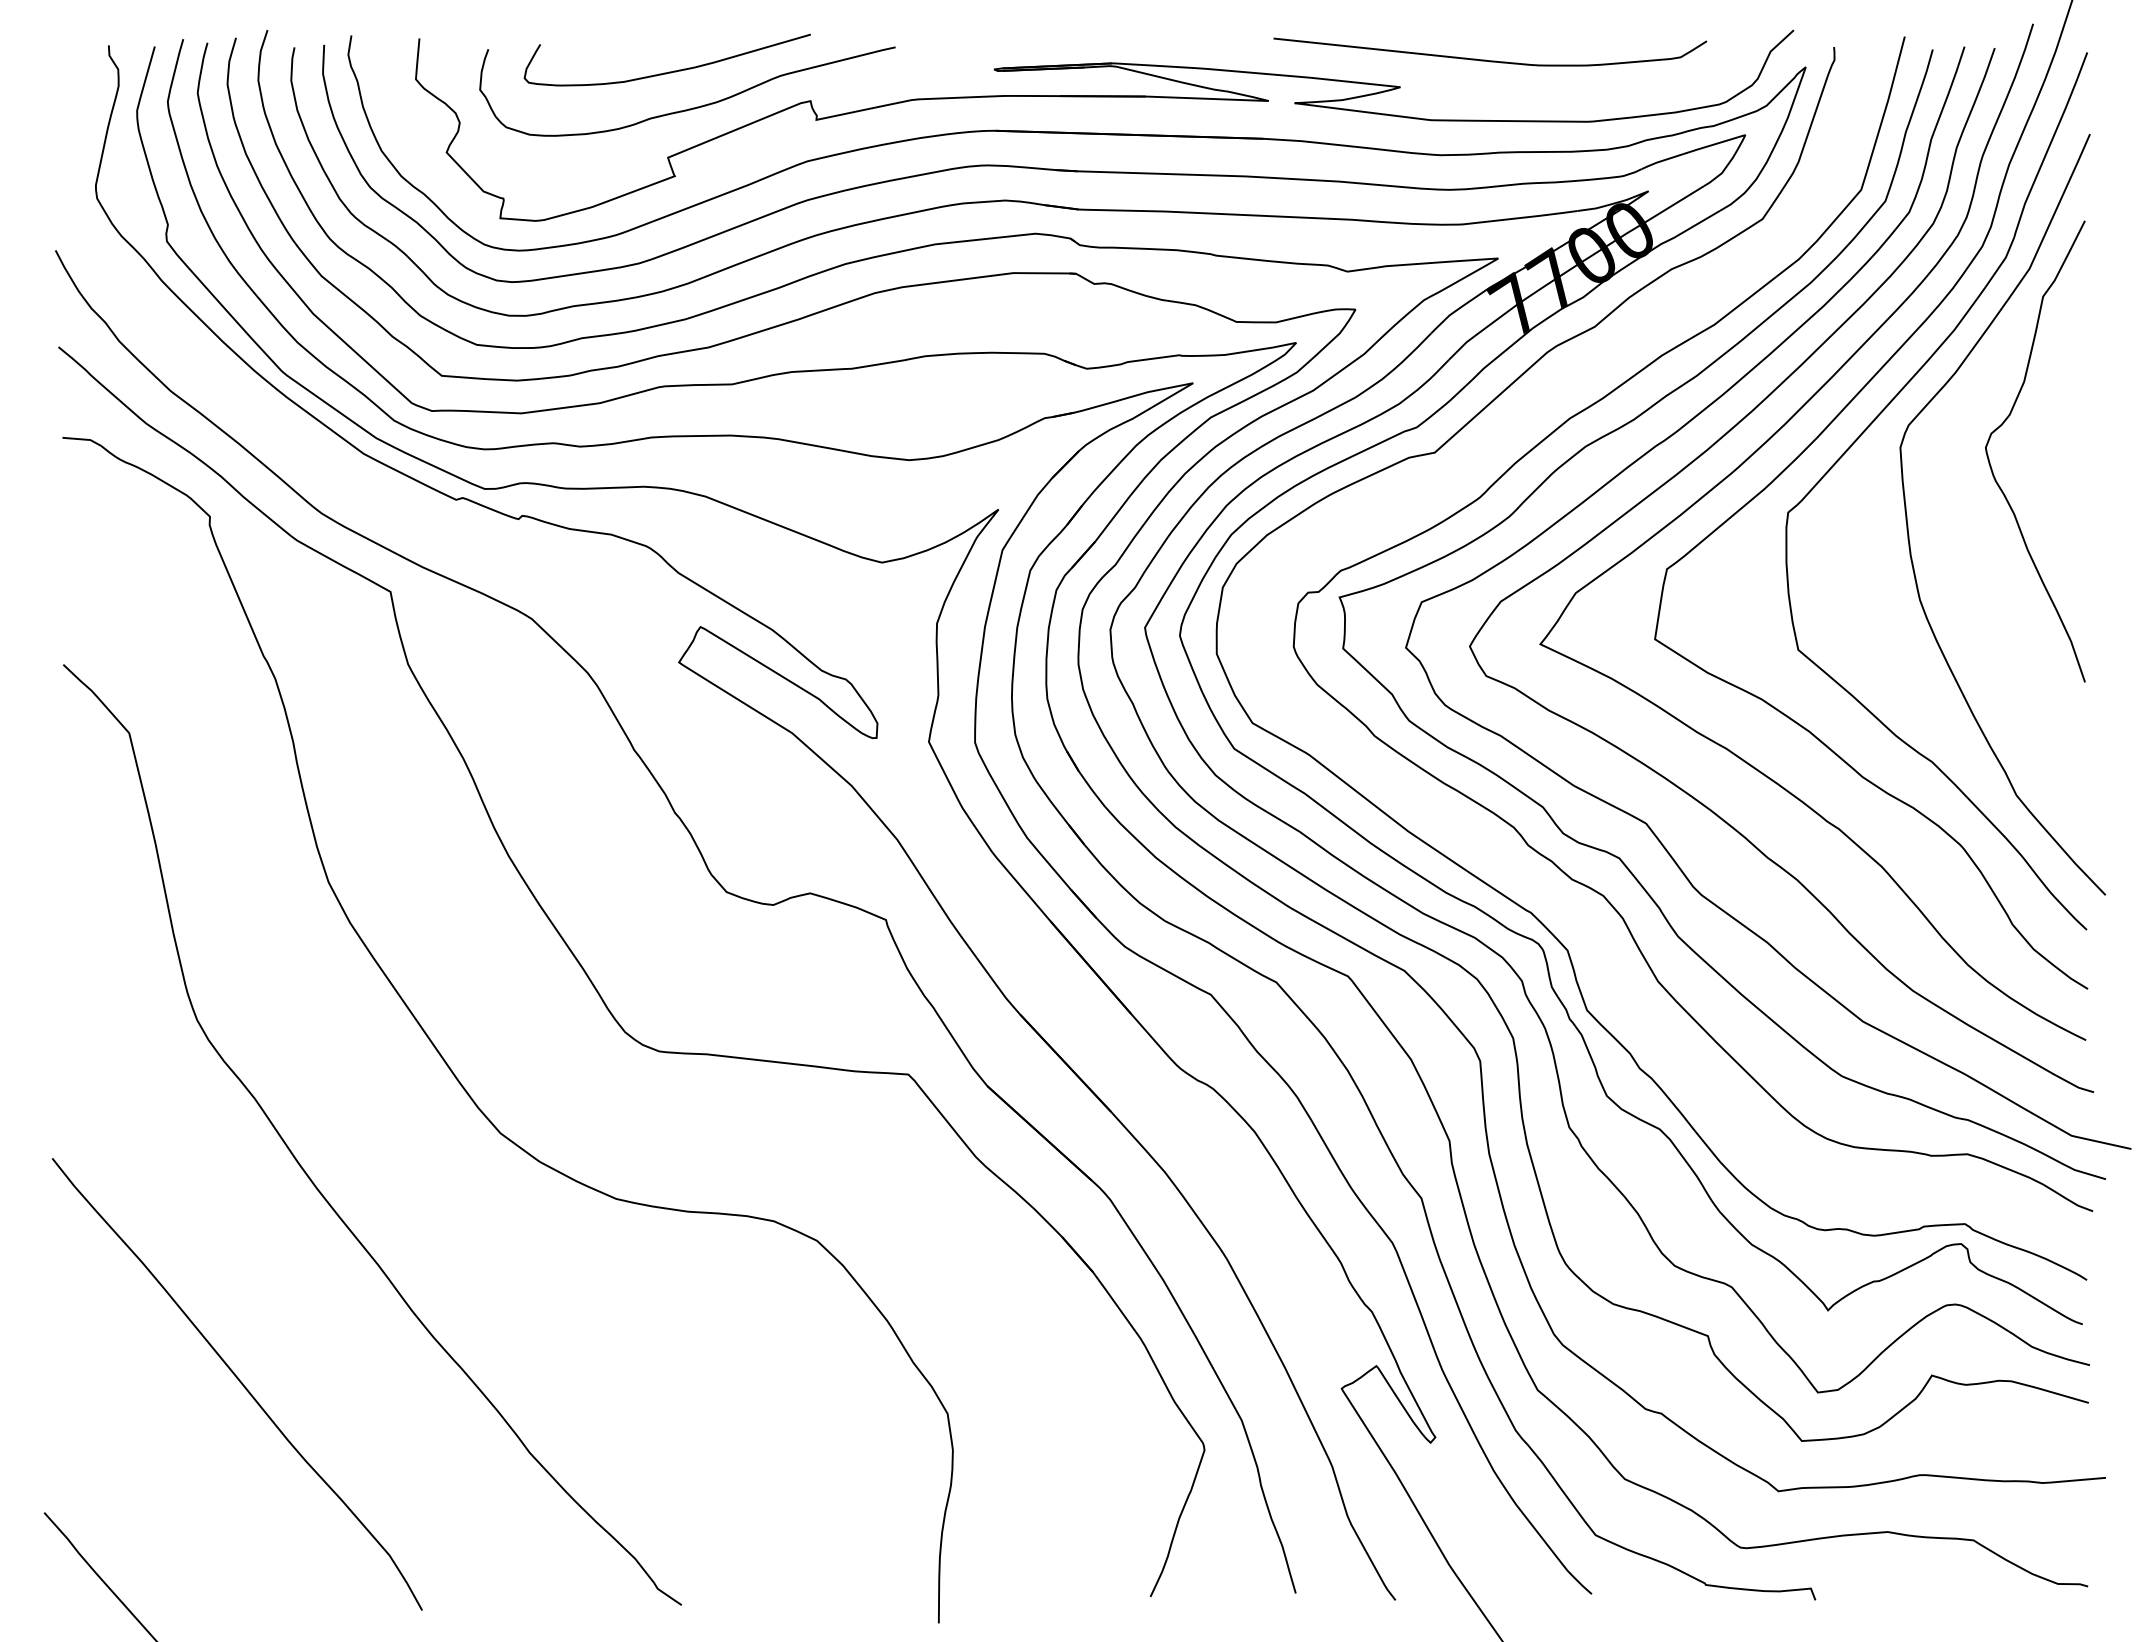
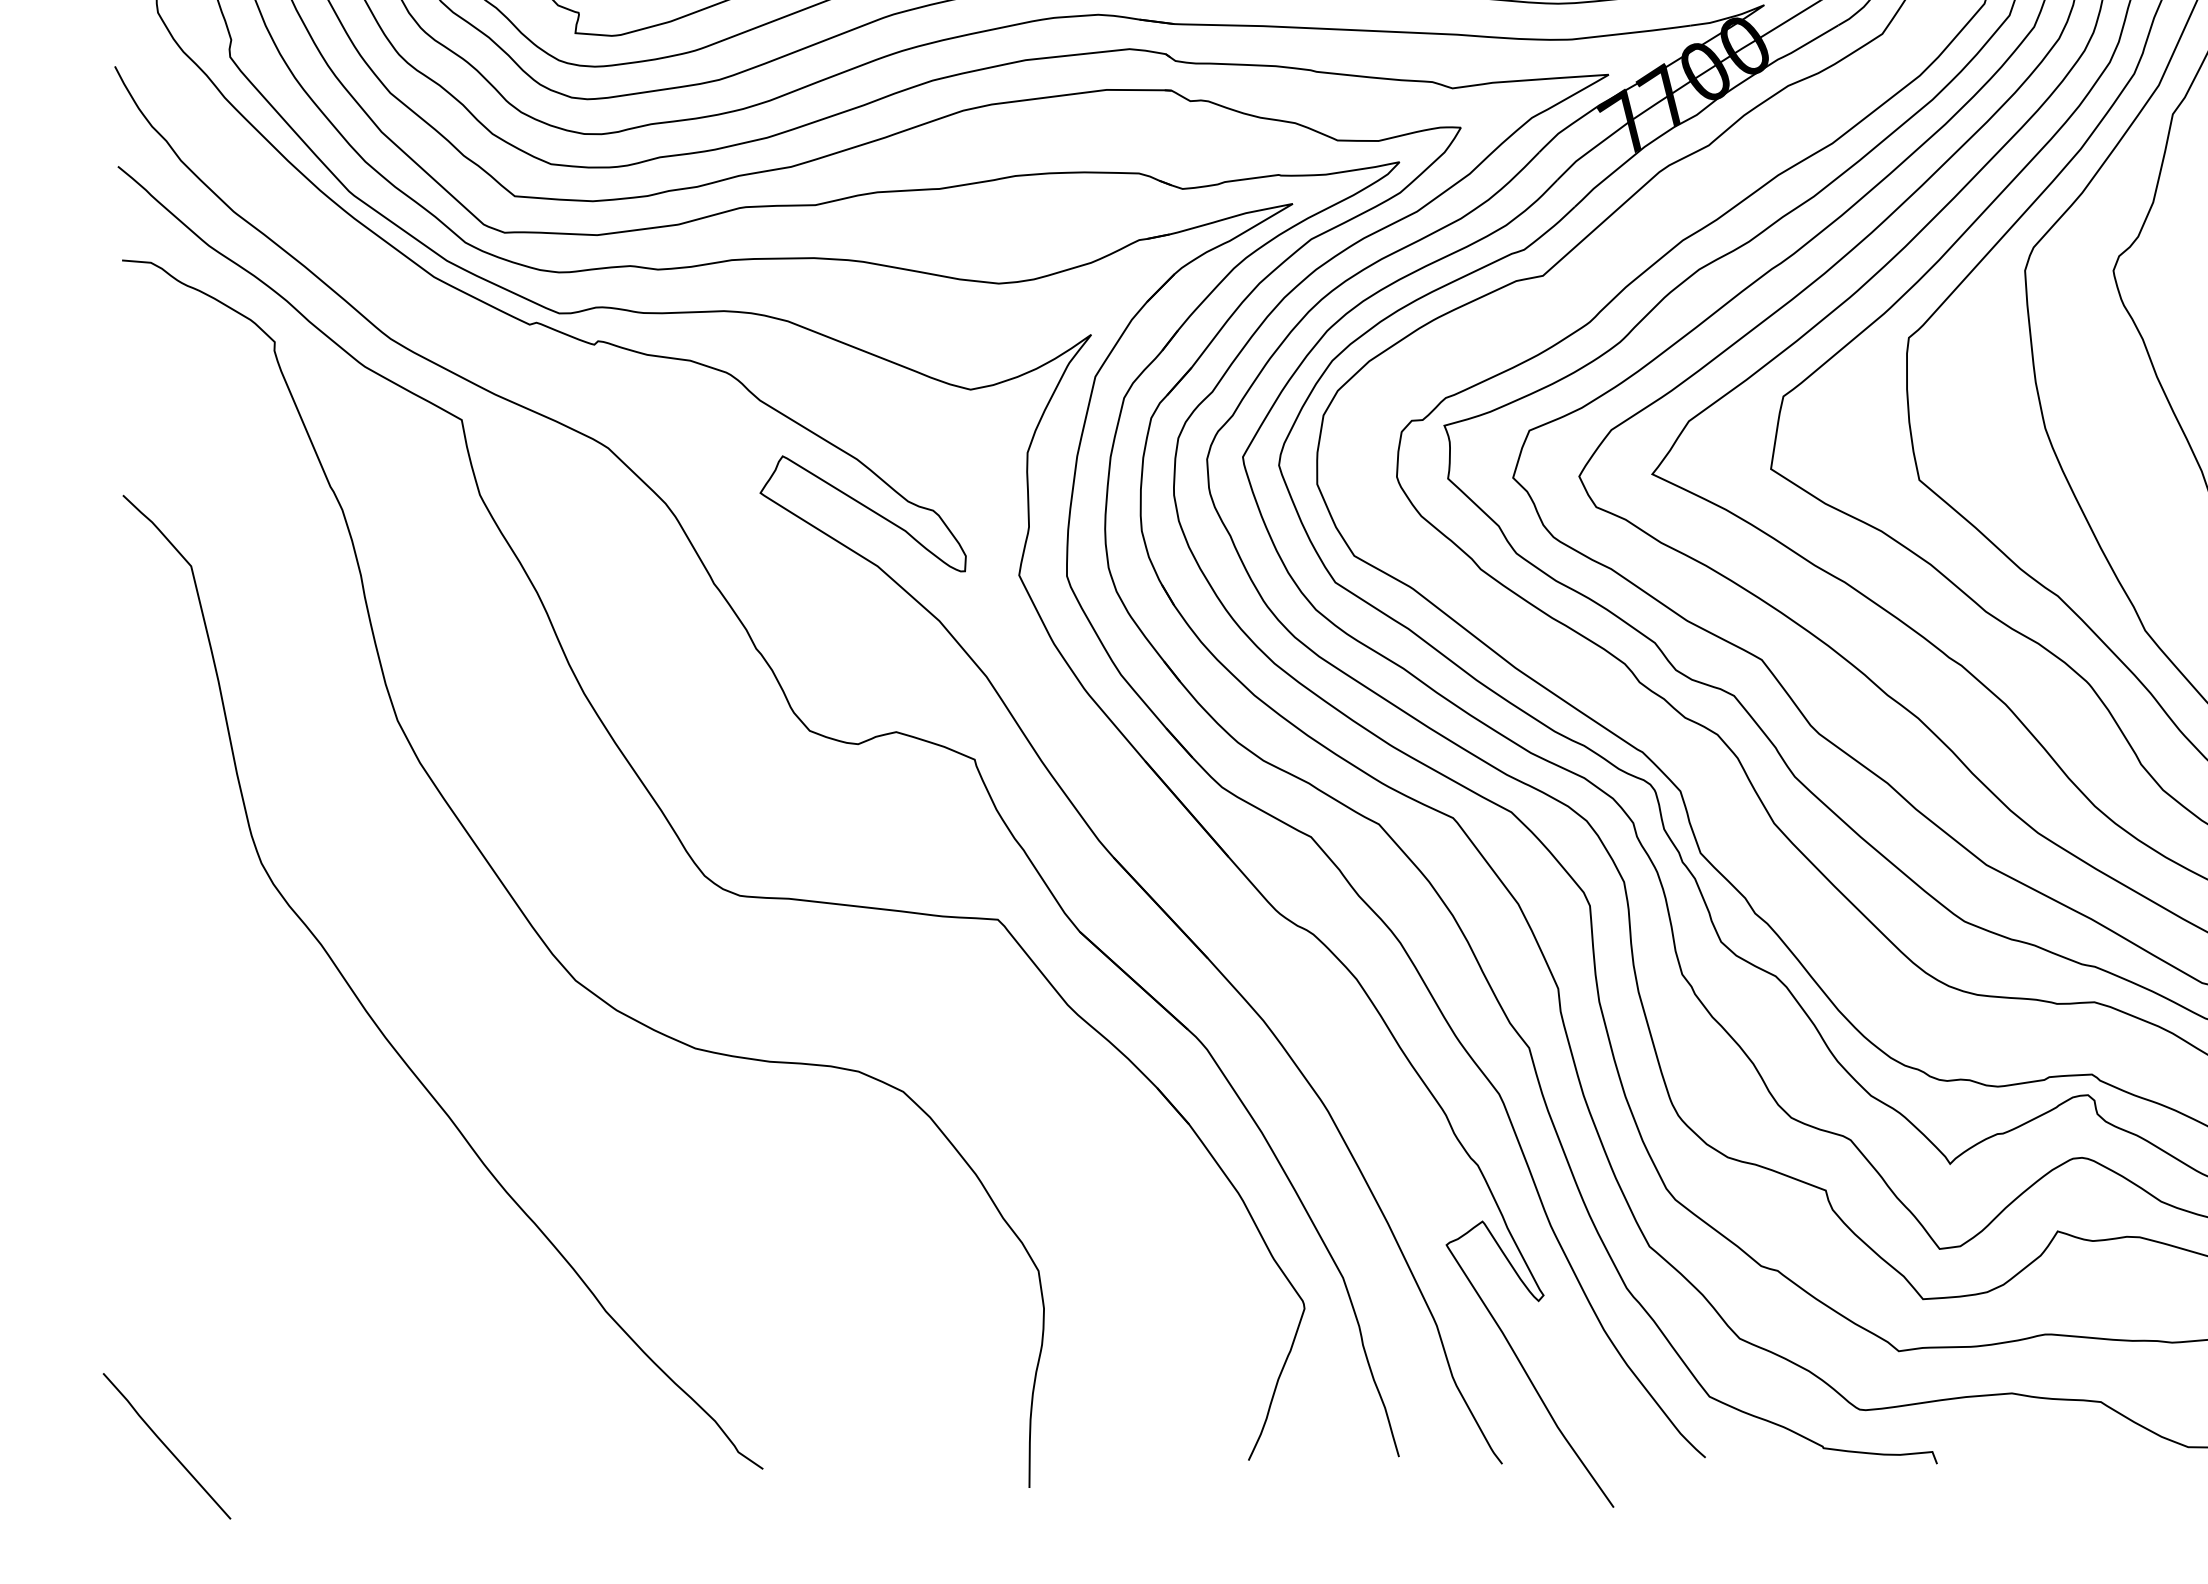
curve: (239, 1382) -> (305, 1238), removed

